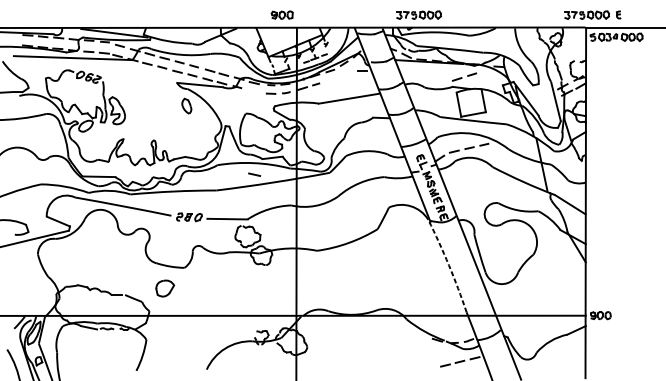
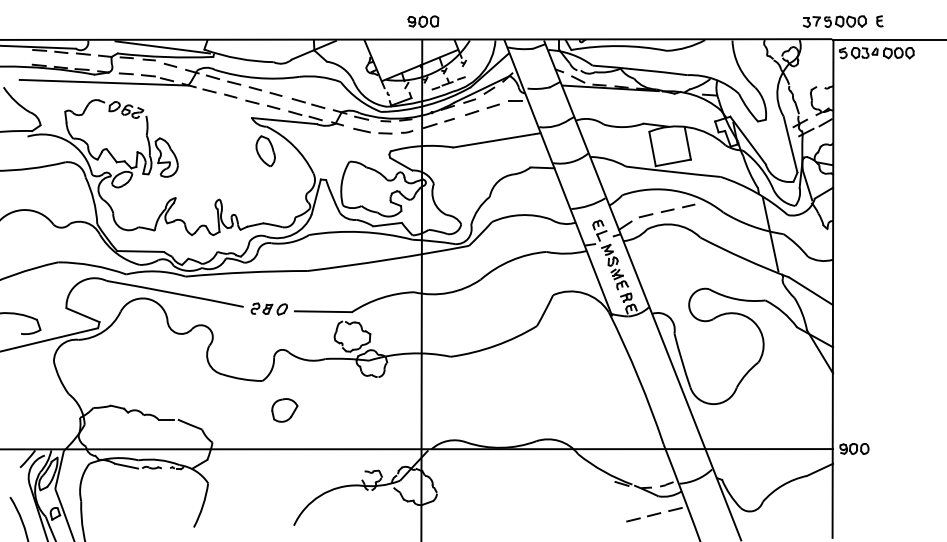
part: (282, 15) -> (423, 21), moved
part: (418, 15) -> (595, 21), removed
part: (464, 76) -> (482, 109), moved
part: (186, 105) -> (265, 150), size x1.43
line: (254, 174) -> (361, 130), moved
arc: (449, 265) -> (638, 377), dashed -> solid
part: (164, 288) -> (284, 410), moved

